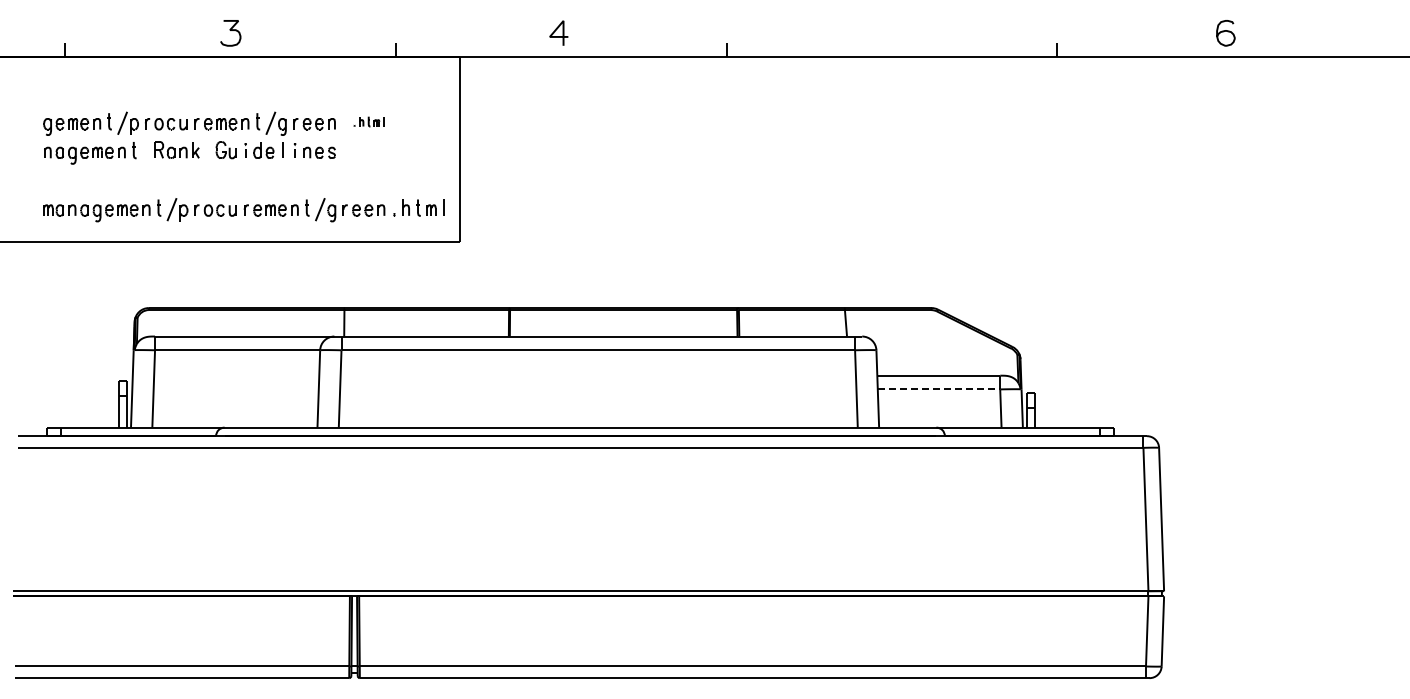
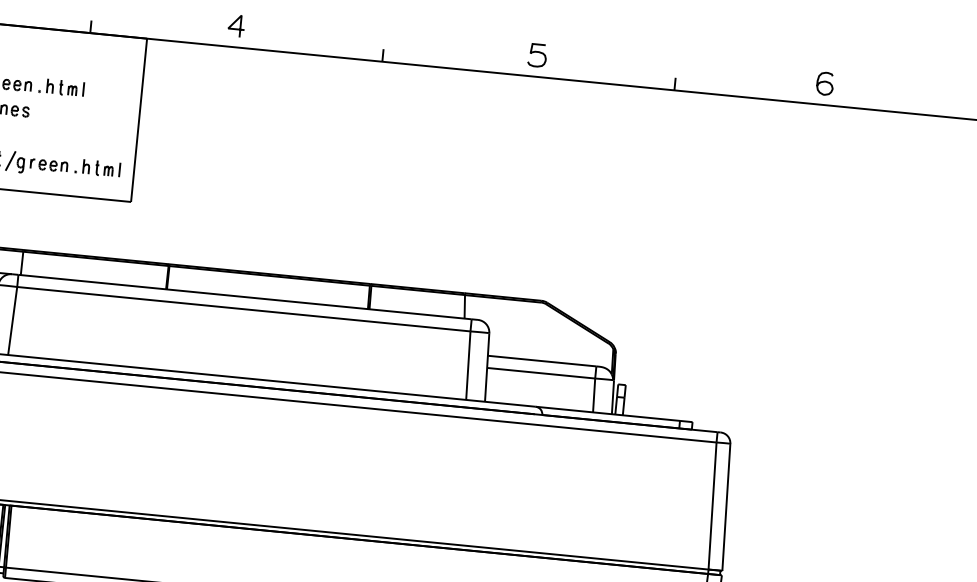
curve: (899, 30) -> (537, 53), added
part: (368, 121) -> (60, 87), size x1.67
line: (939, 389) -> (541, 373), dashed -> solid

